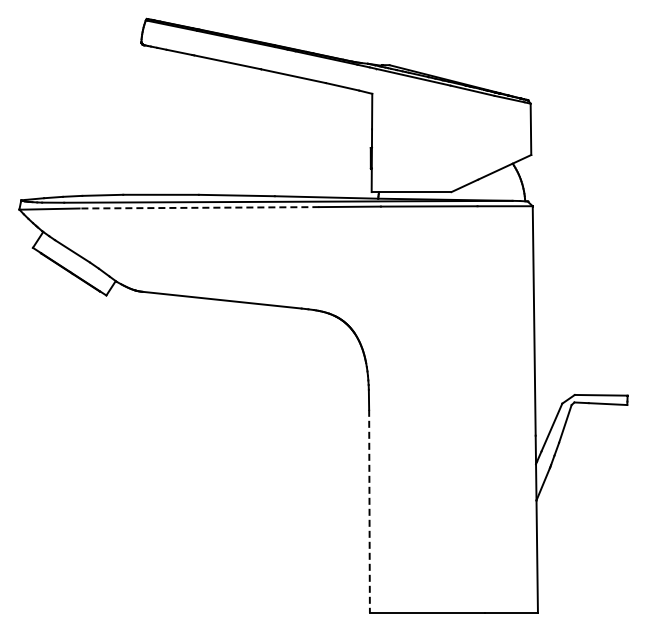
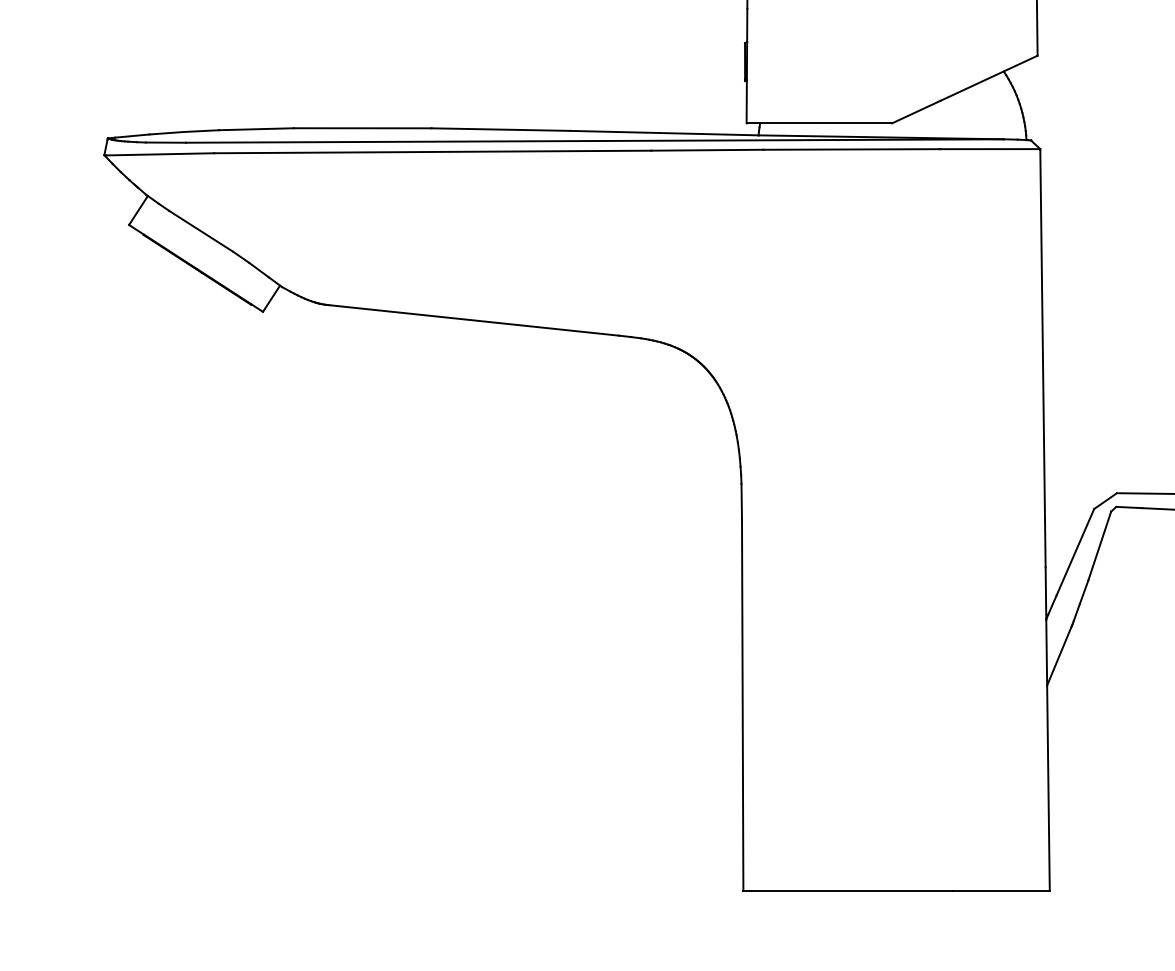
line: (199, 207) -> (432, 151), dashed -> solid
line: (369, 511) -> (742, 705), dashed -> solid

